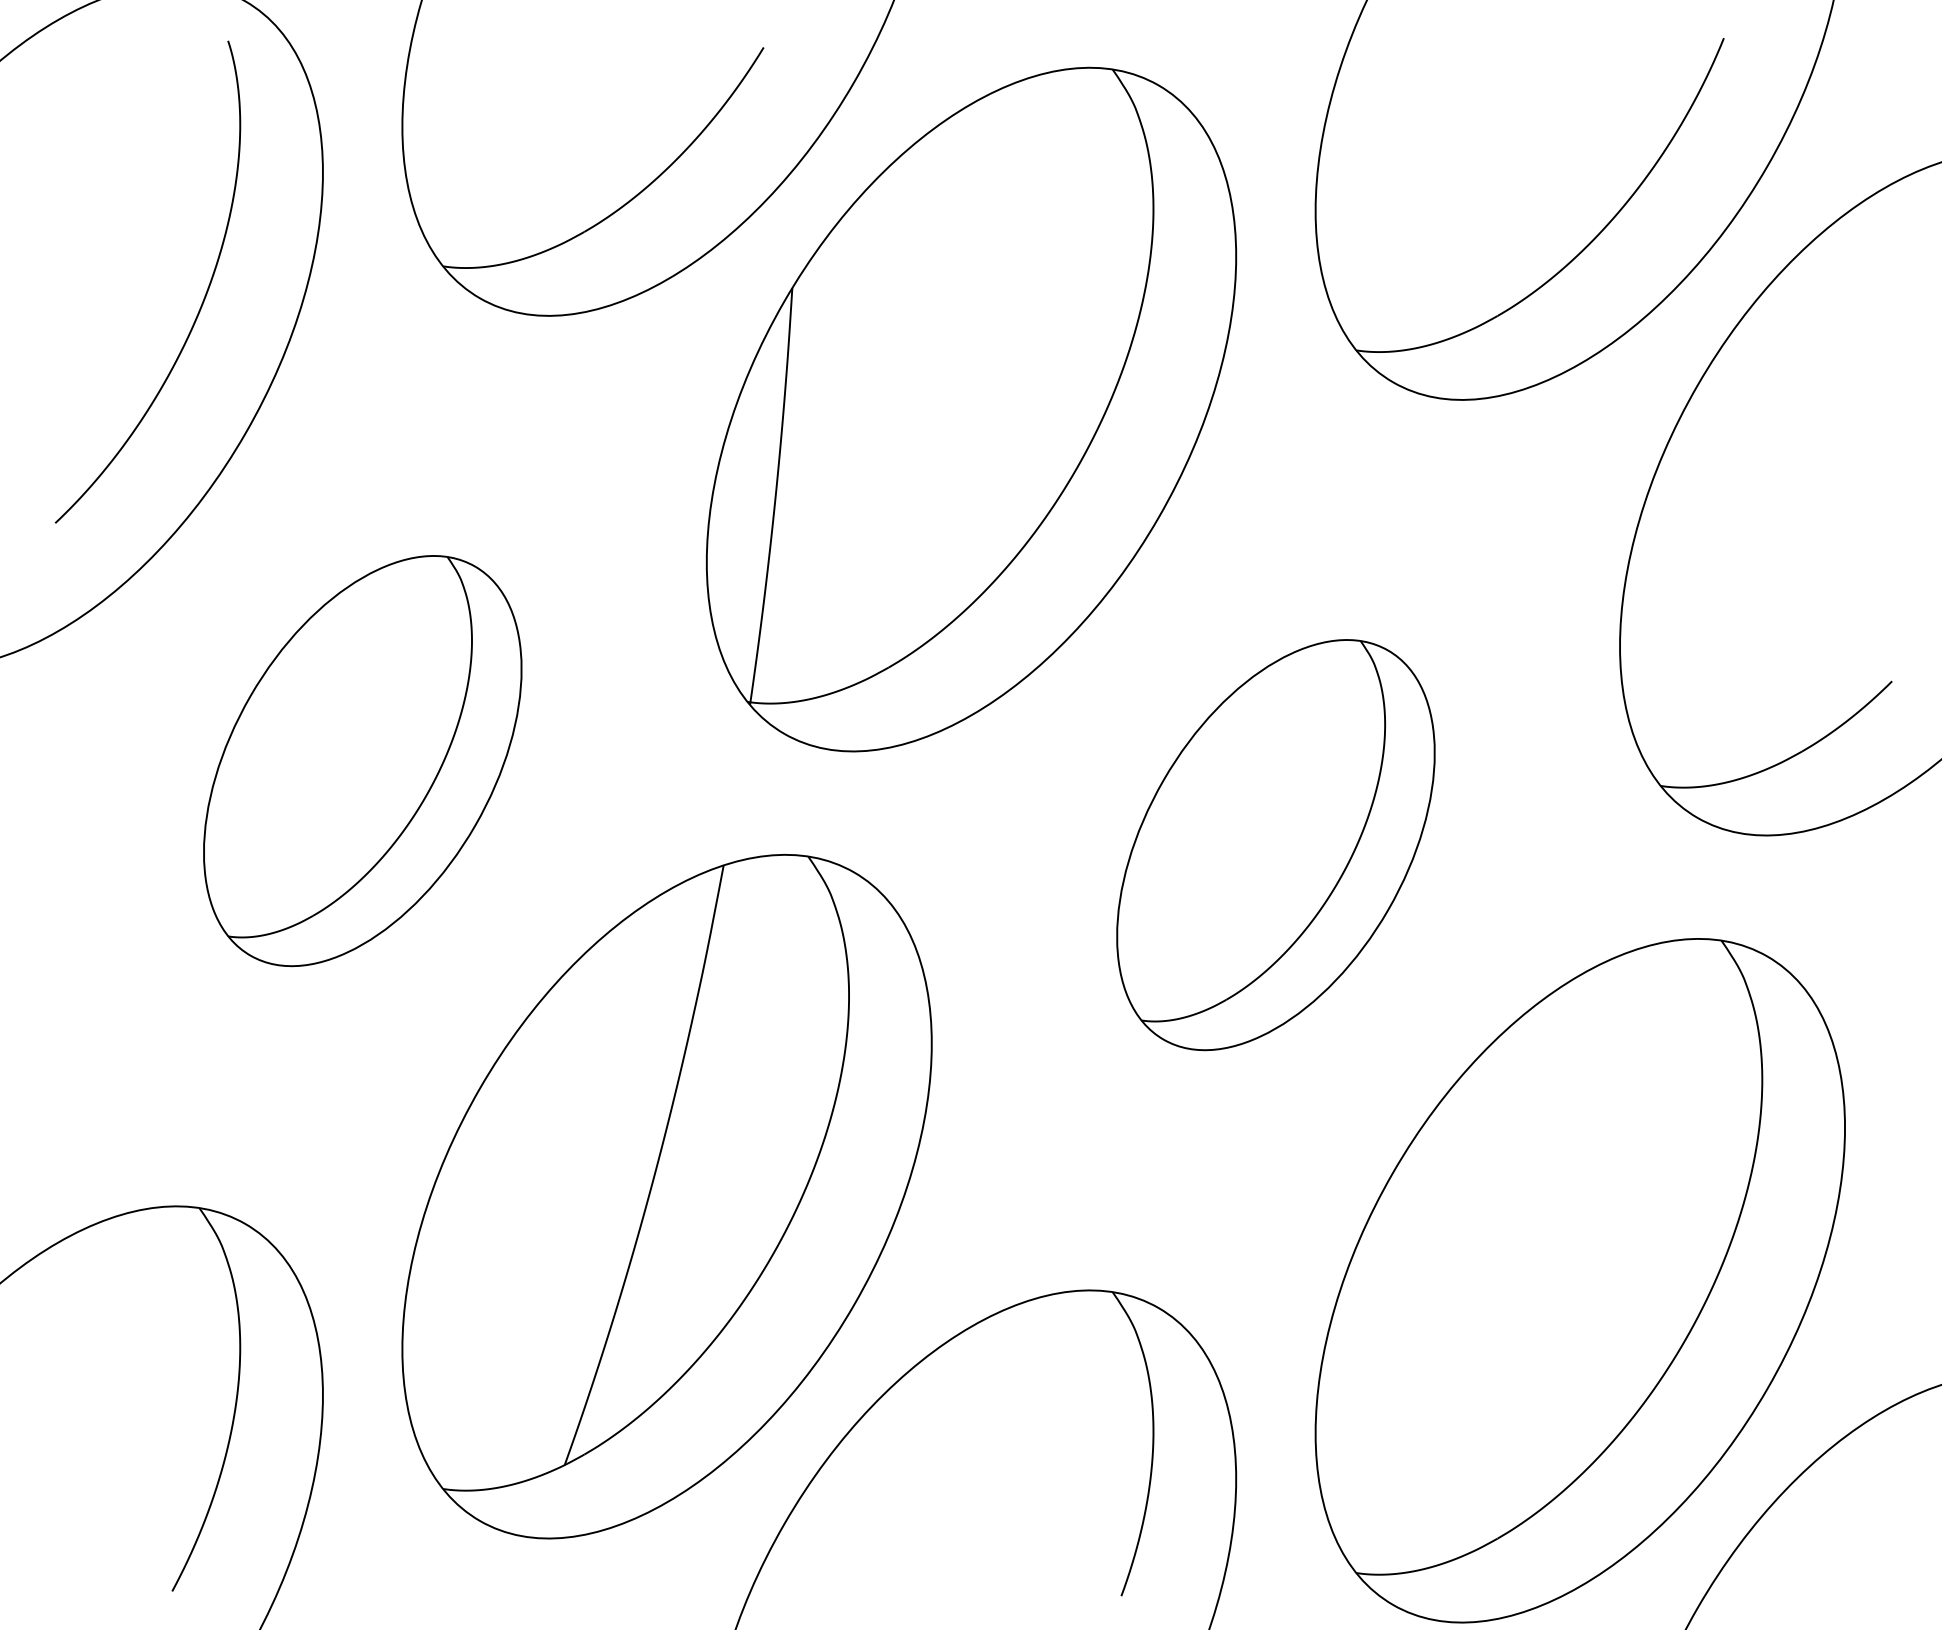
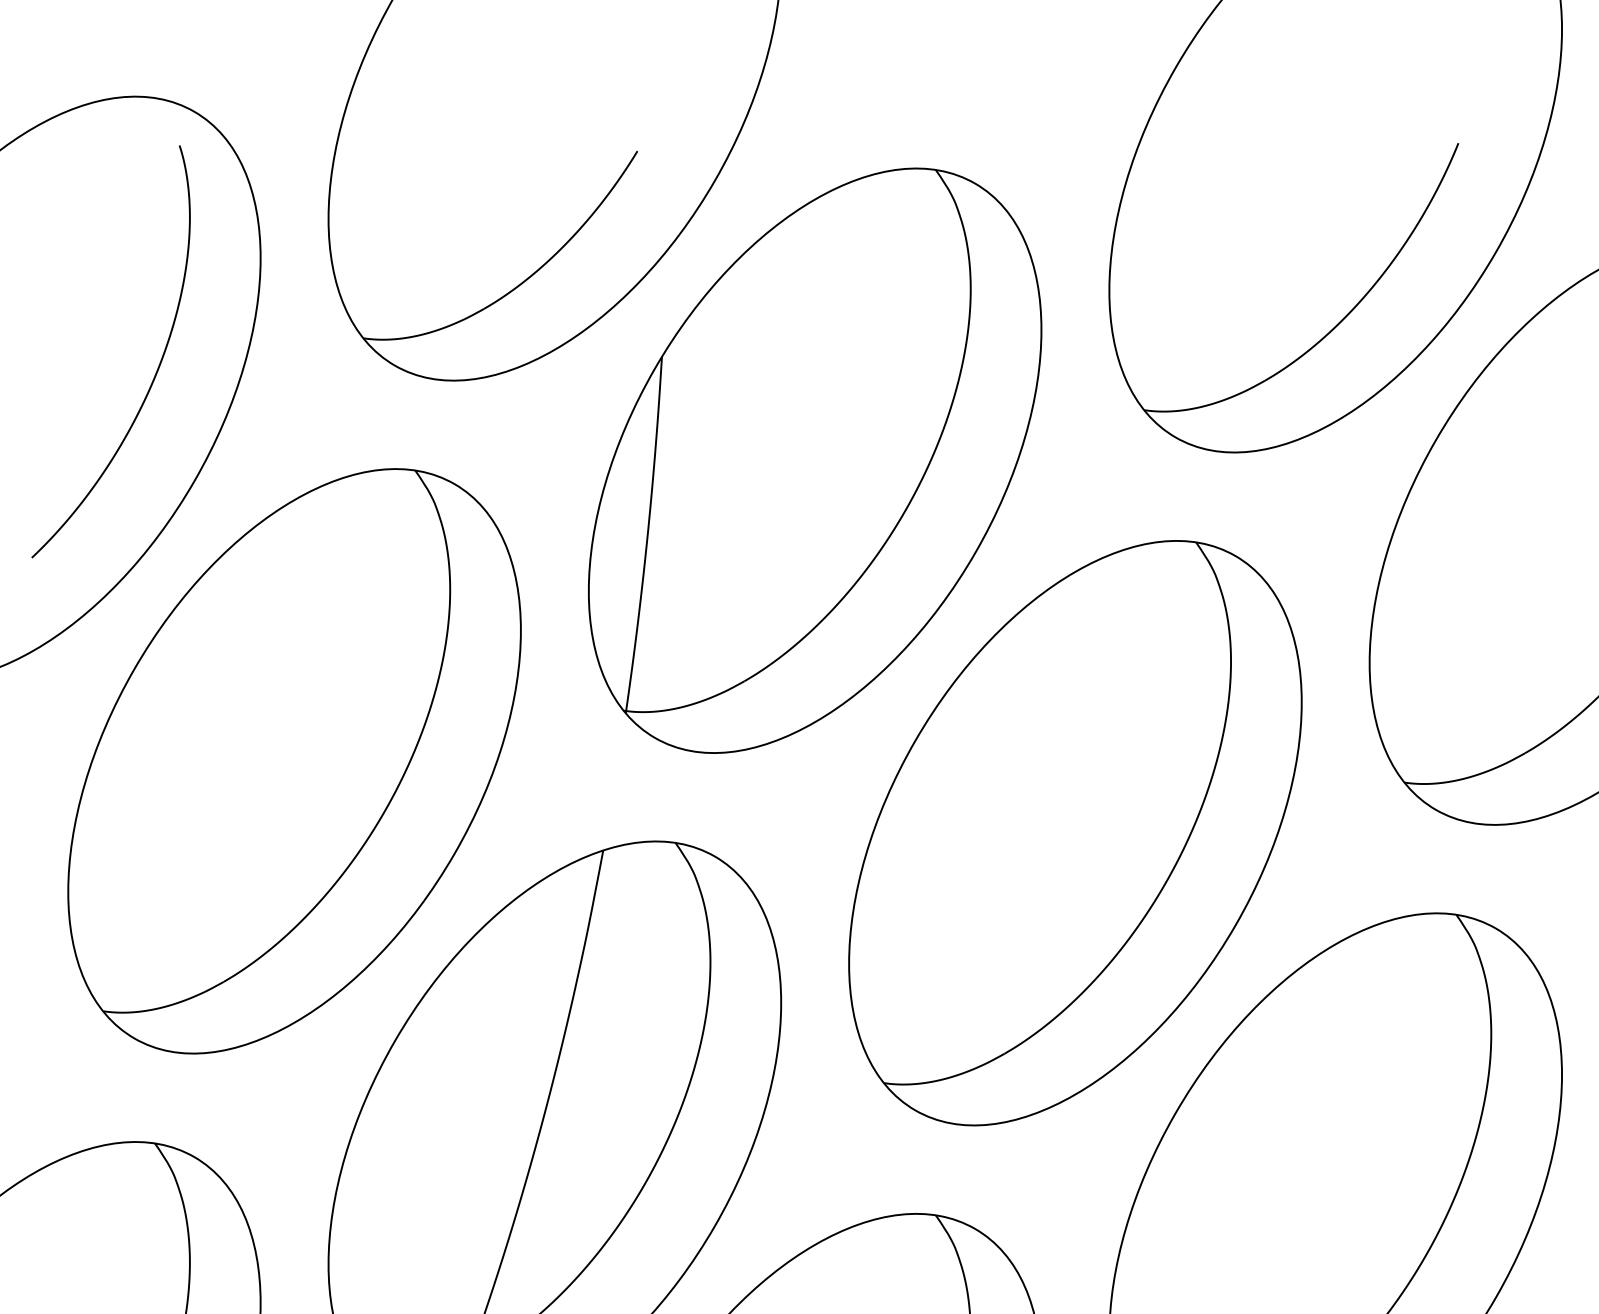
part: (362, 760) -> (294, 760), size x1.67
part: (1275, 844) -> (1075, 832), size x1.67

